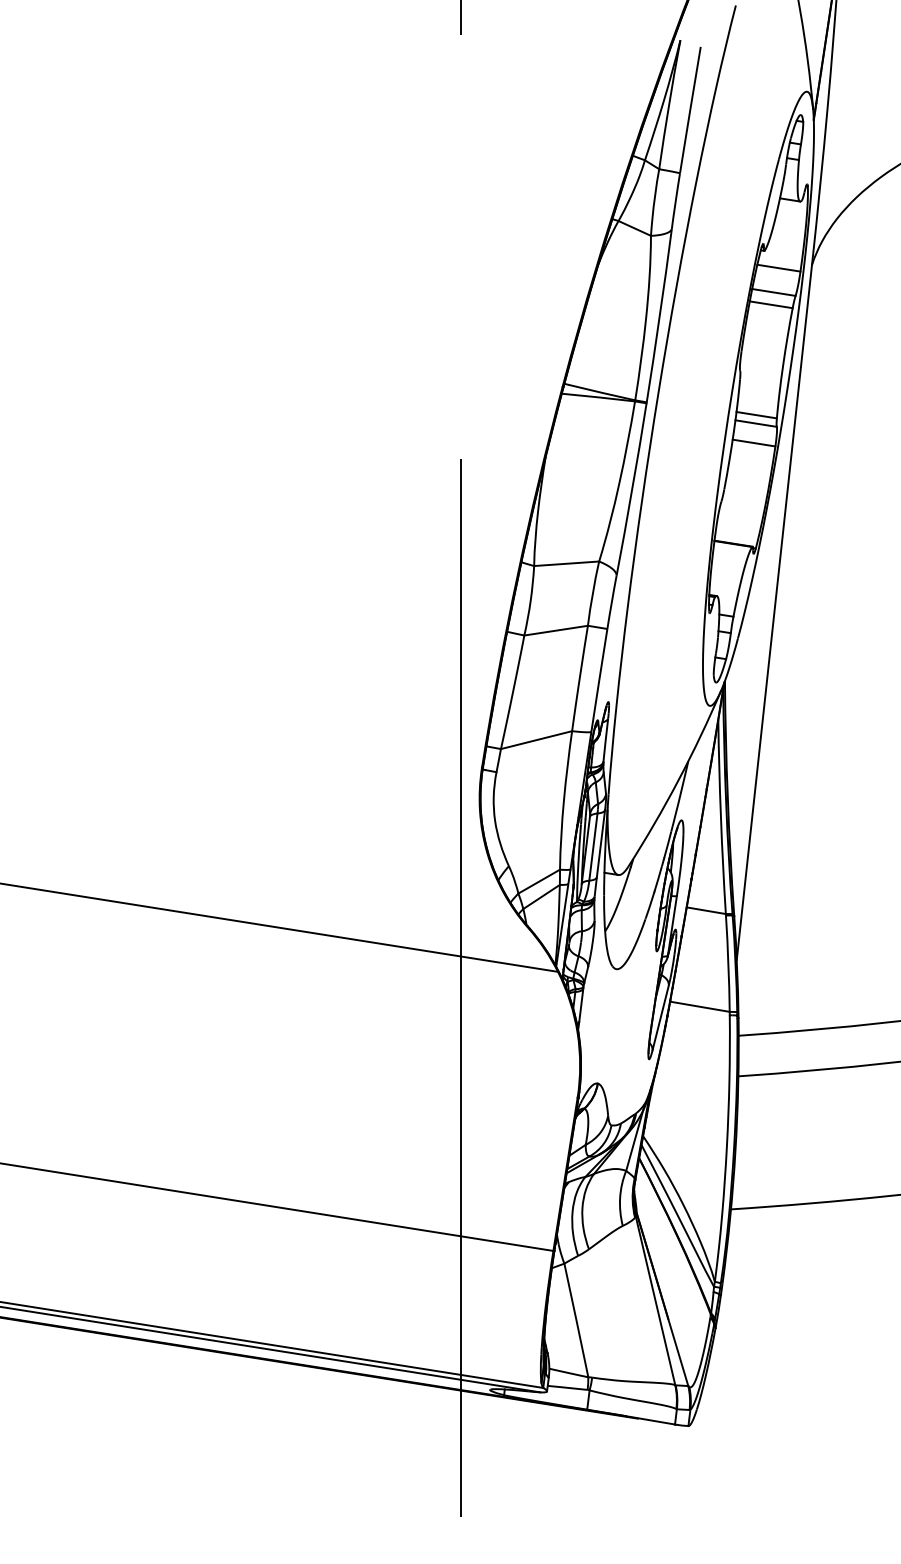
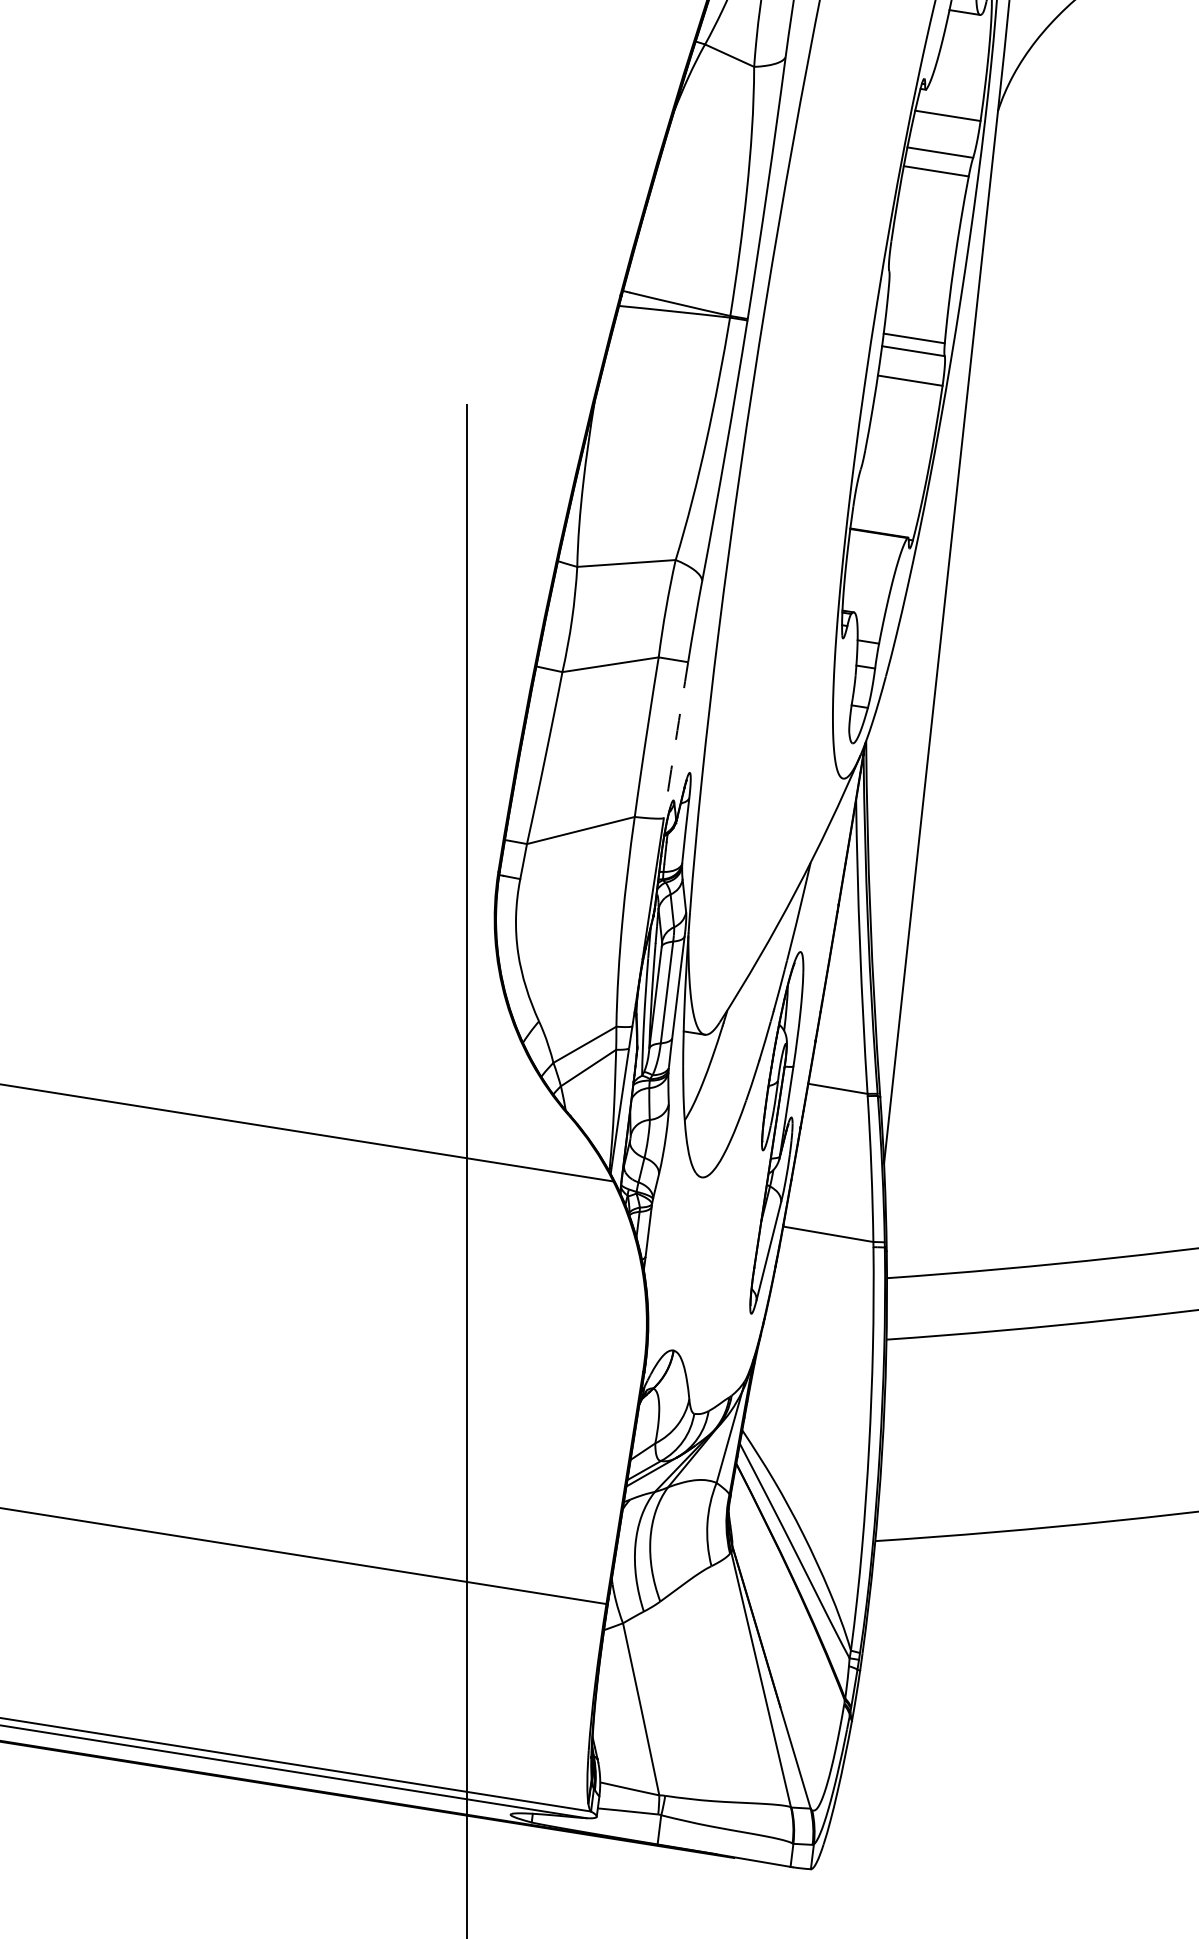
arc: (599, 680) -> (676, 740), solid -> dashed

